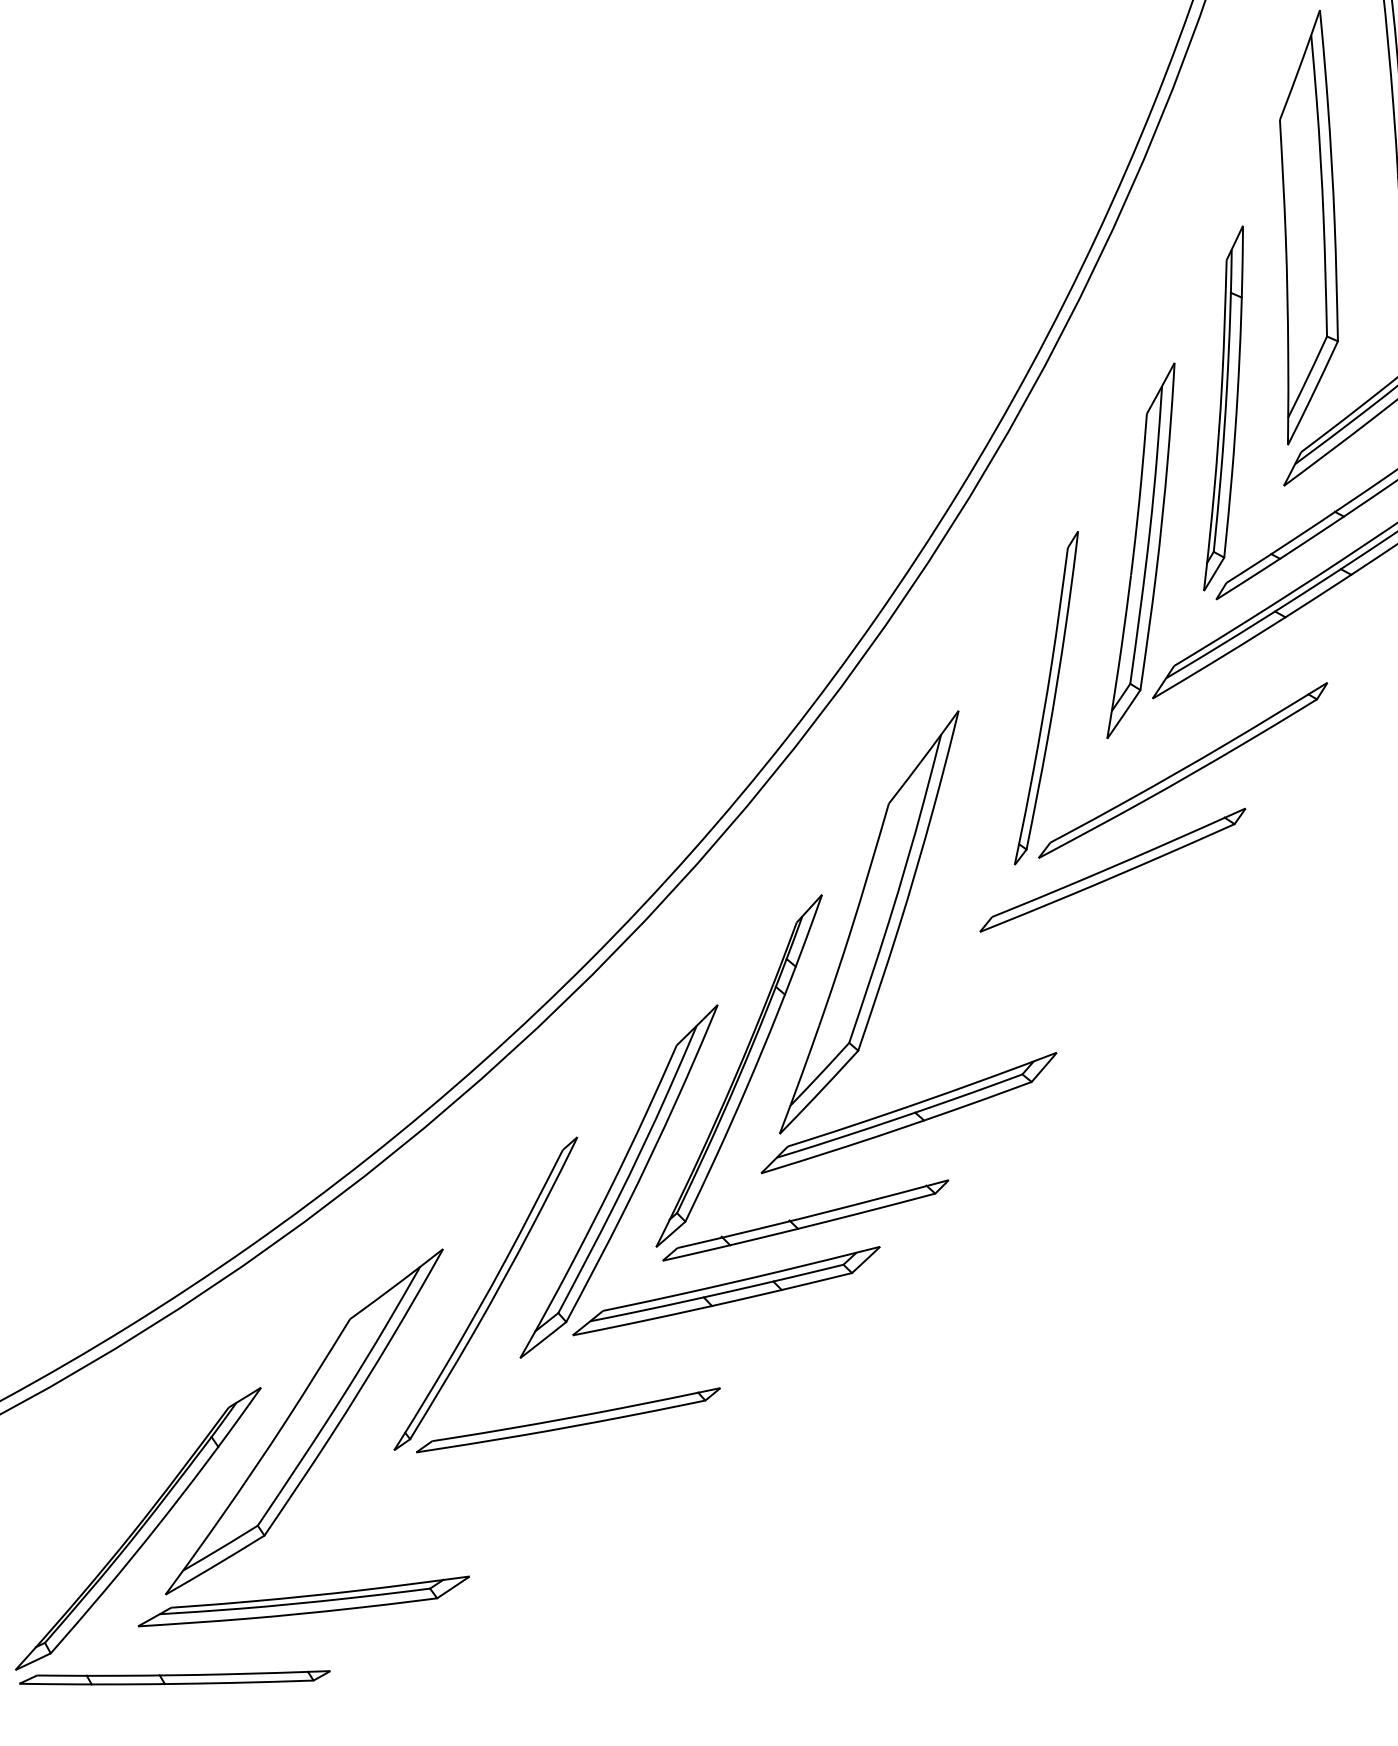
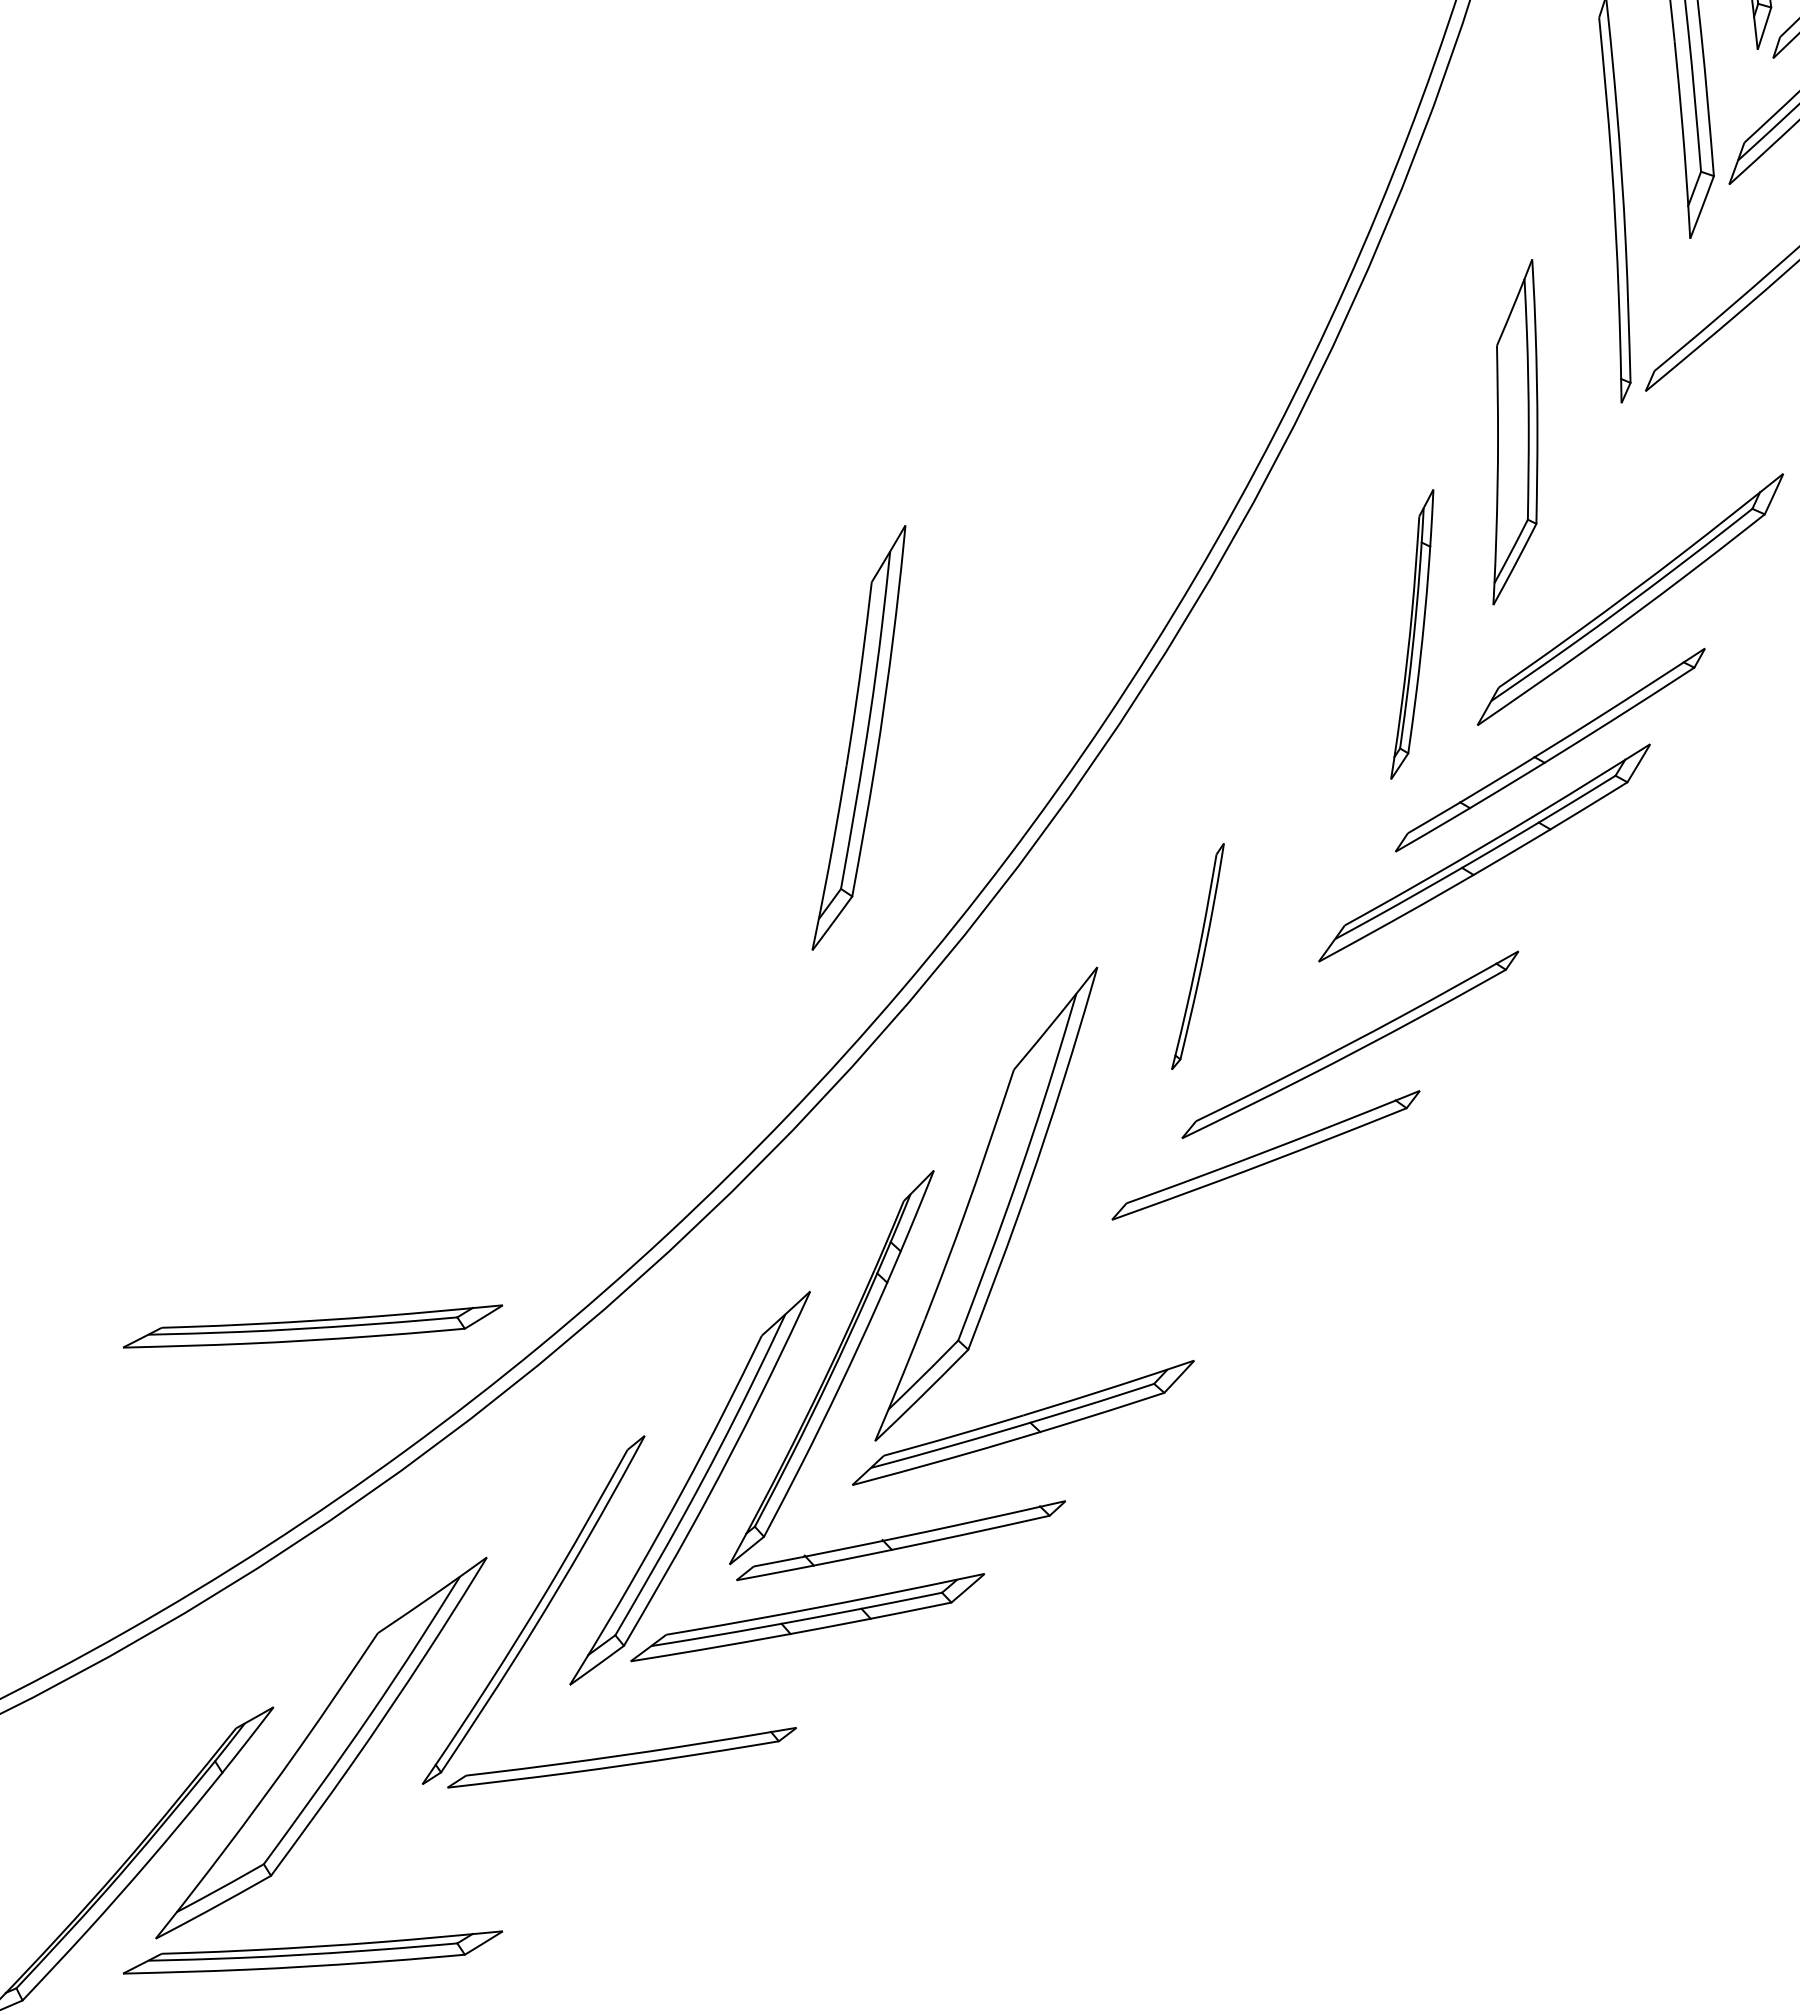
part: (1307, 227) -> (1515, 432), size x0.7
part: (1223, 408) -> (1412, 634), size x0.7
part: (1140, 550) -> (858, 737), moved
part: (1046, 698) -> (1197, 956), size x0.6
part: (282, 1052) -> (312, 1326), added

